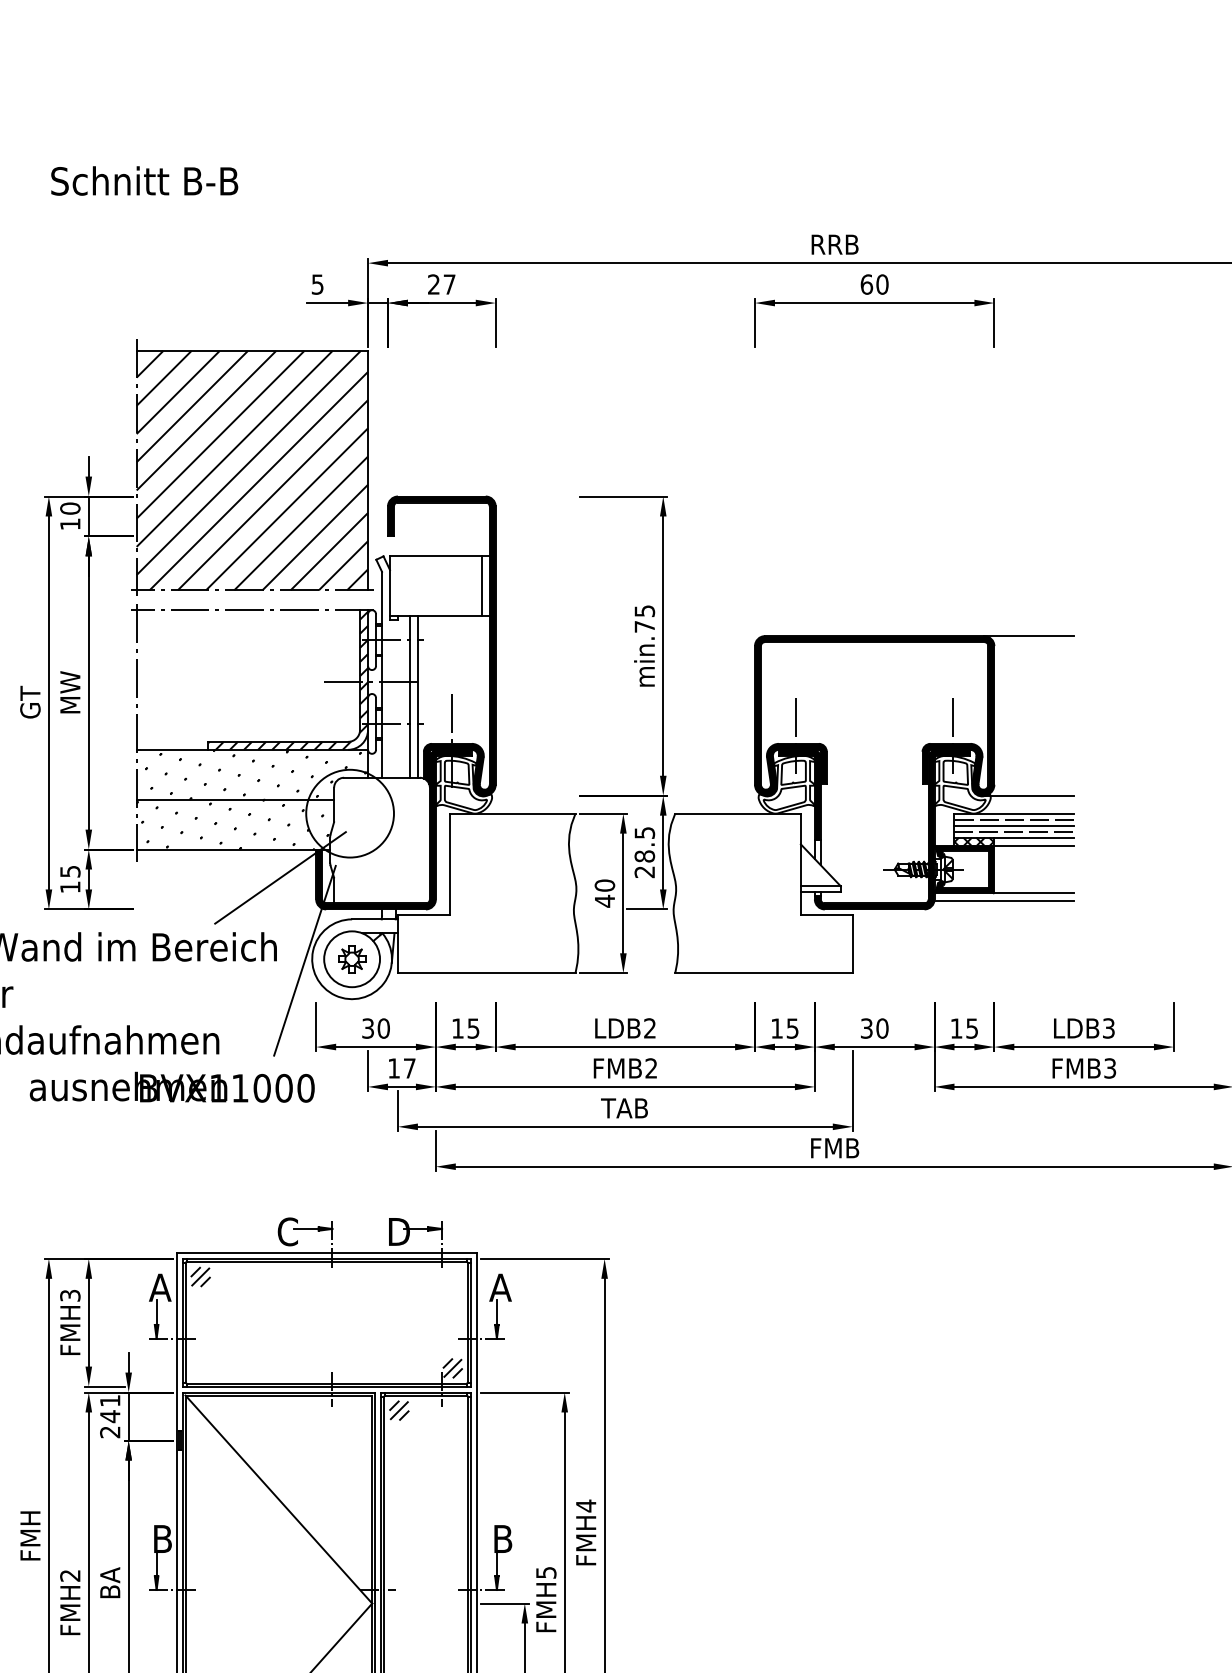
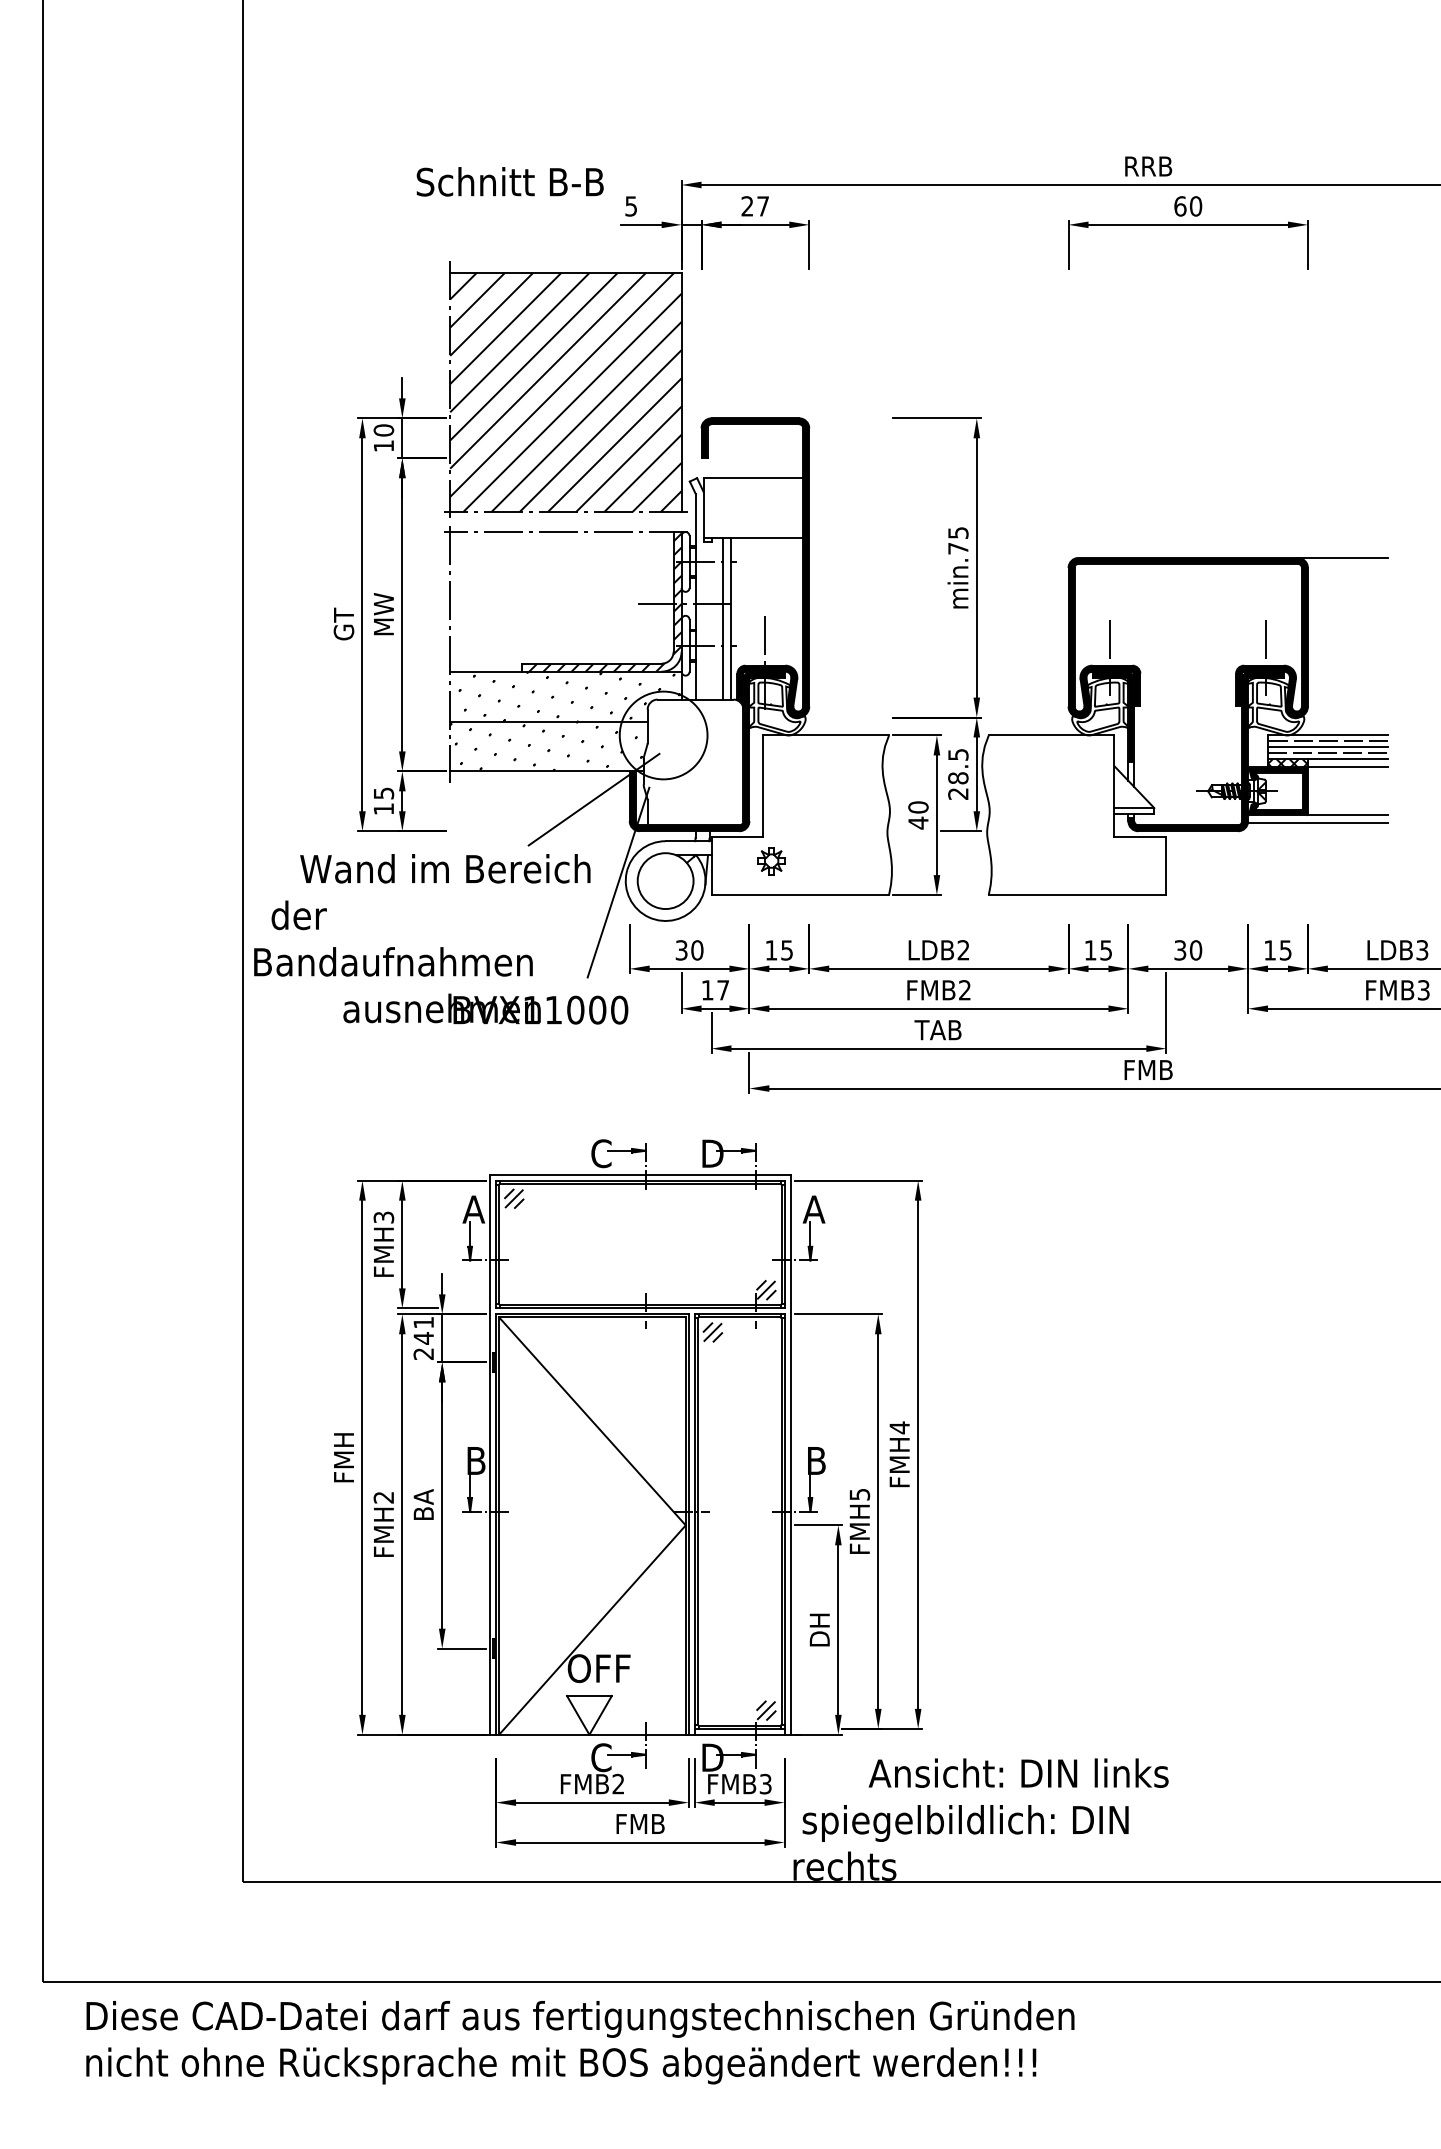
text: (143, 180) -> (509, 181), moved
line: (481, 586) -> (795, 508), removed
line: (1028, 795) -> (1342, 717), removed
part: (351, 959) -> (771, 861), moved

